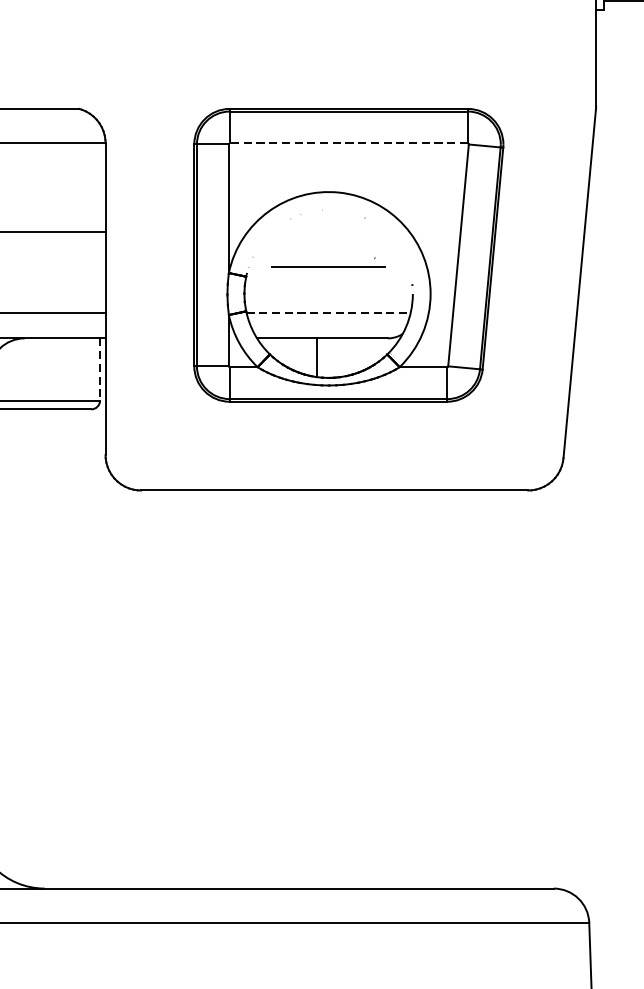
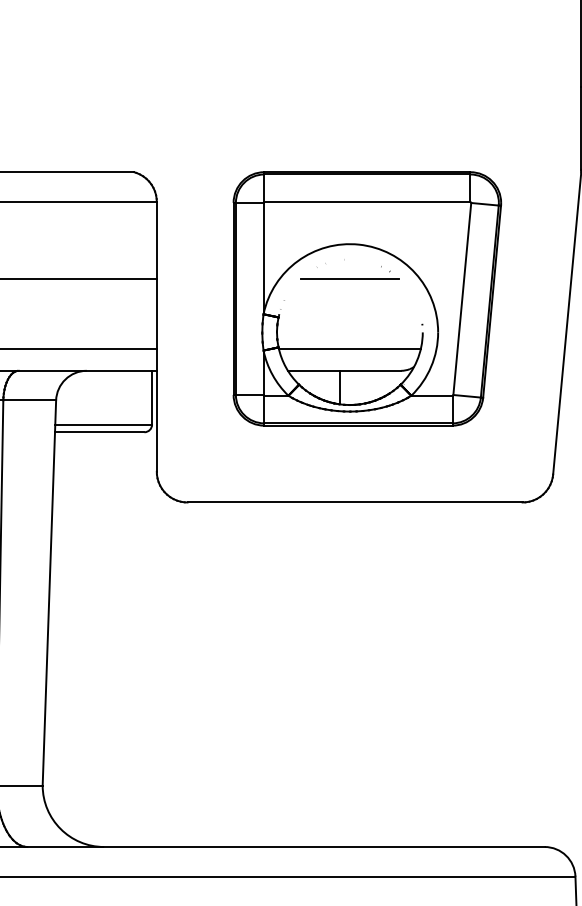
line: (347, 143) -> (366, 202), dashed -> solid
part: (328, 261) -> (349, 274), moved
line: (329, 312) -> (350, 348), dashed -> solid
line: (100, 369) -> (152, 397), dashed -> solid

